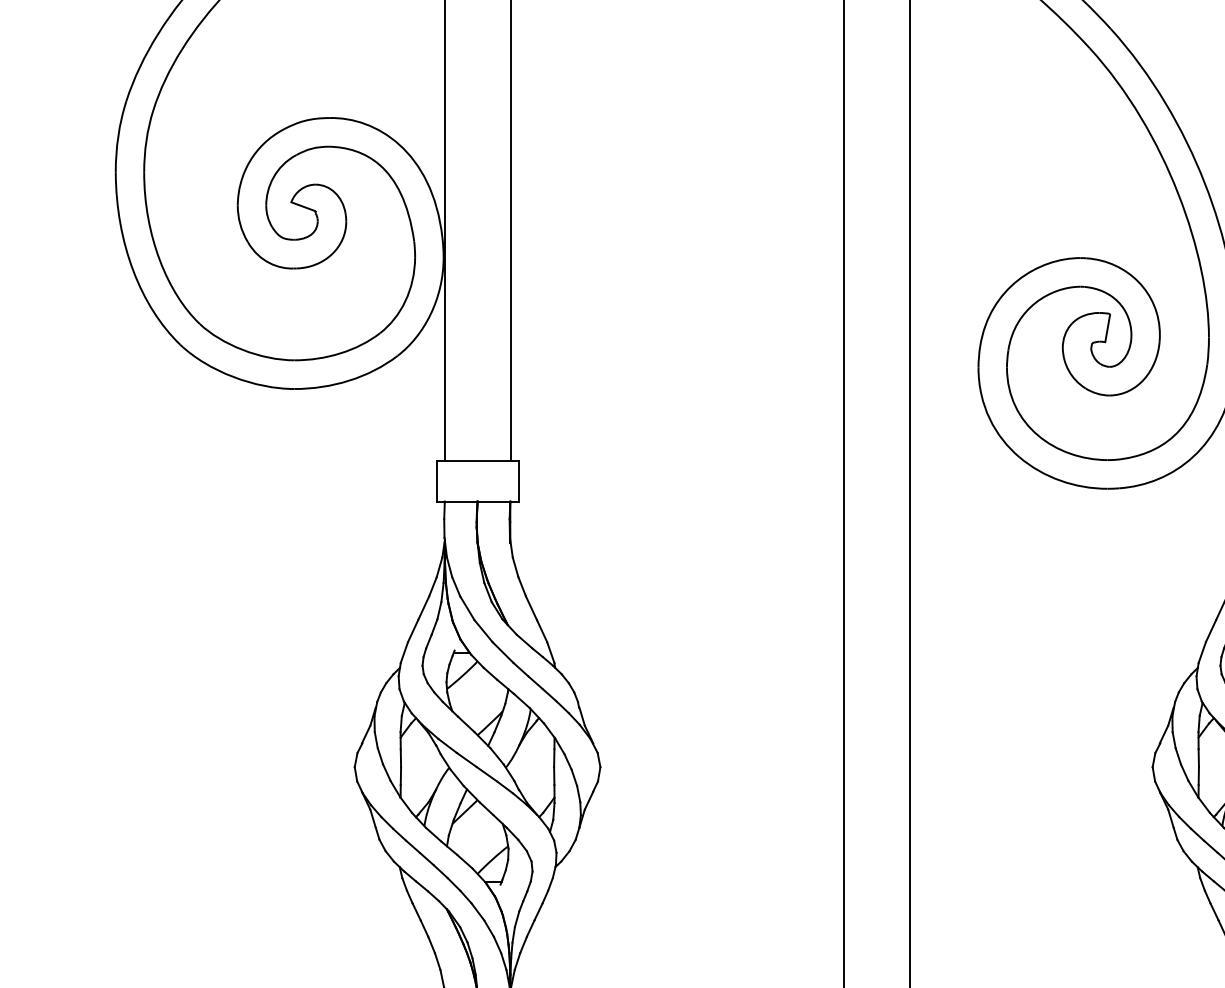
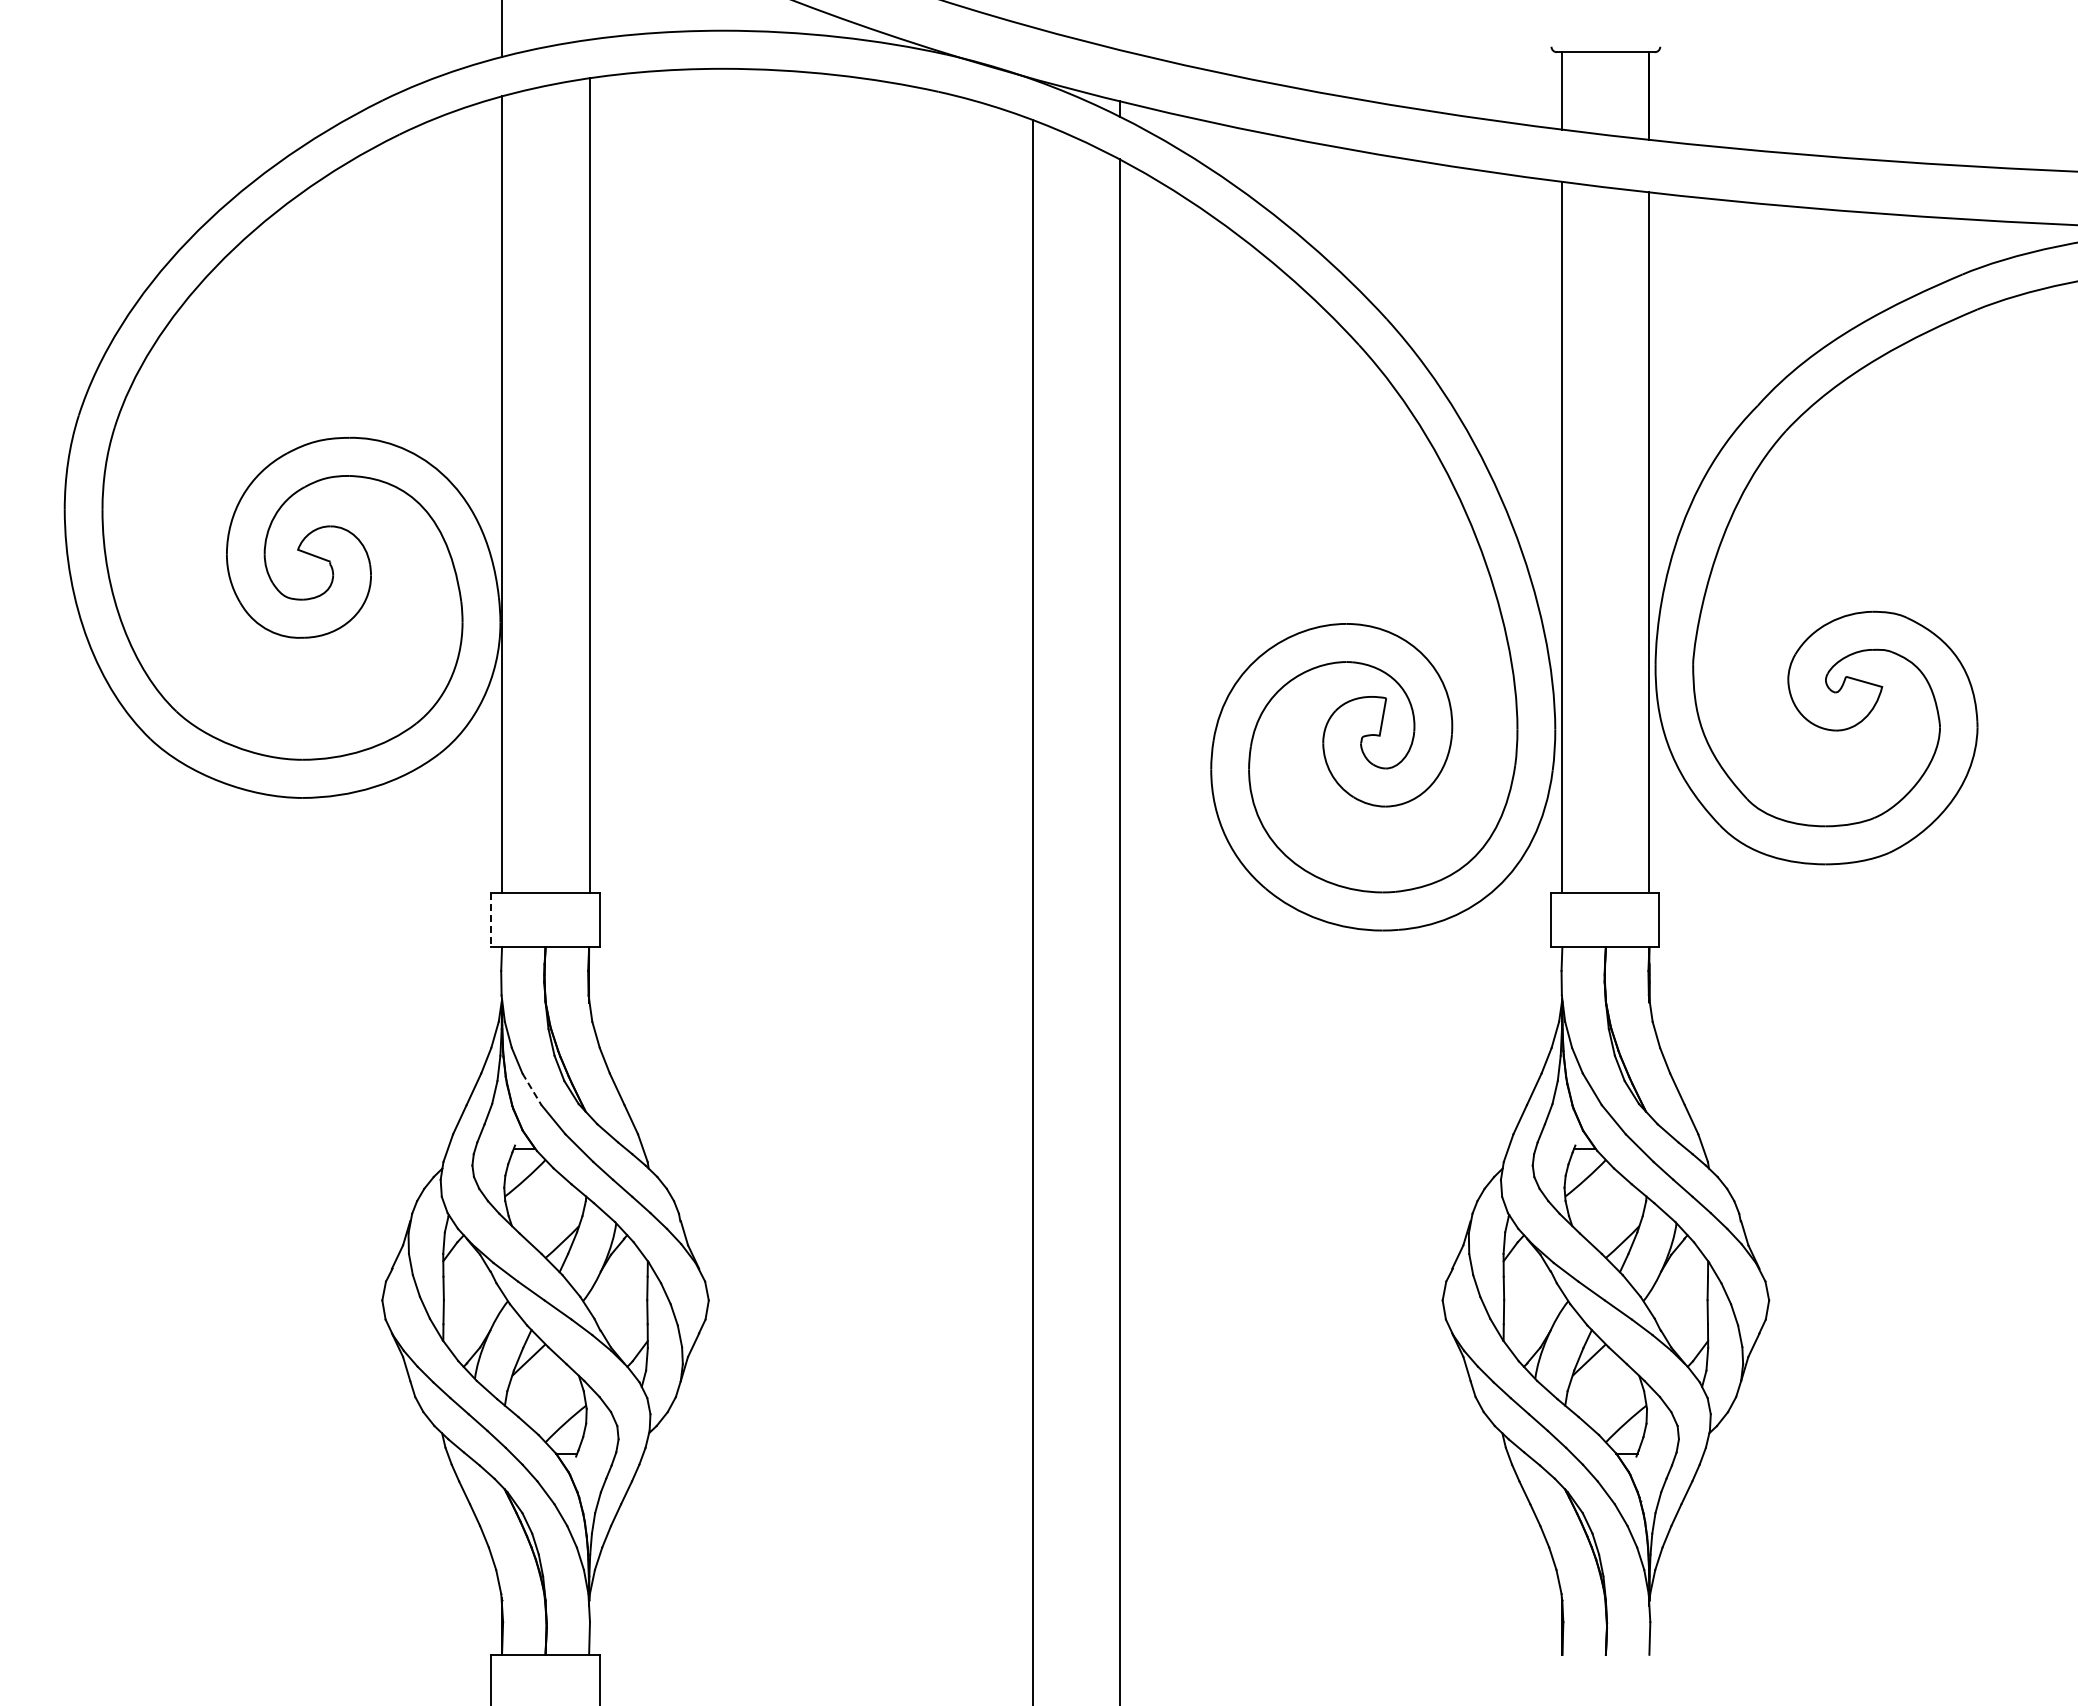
line: (436, 481) -> (491, 920), solid -> dashed
line: (467, 608) -> (532, 1089), solid -> dashed

